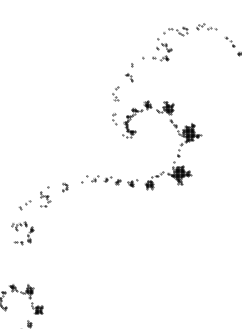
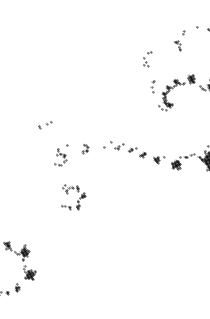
part: (115, 93) -> (146, 58), moved
part: (24, 205) -> (44, 125), moved
part: (22, 233) -> (72, 198), moved

